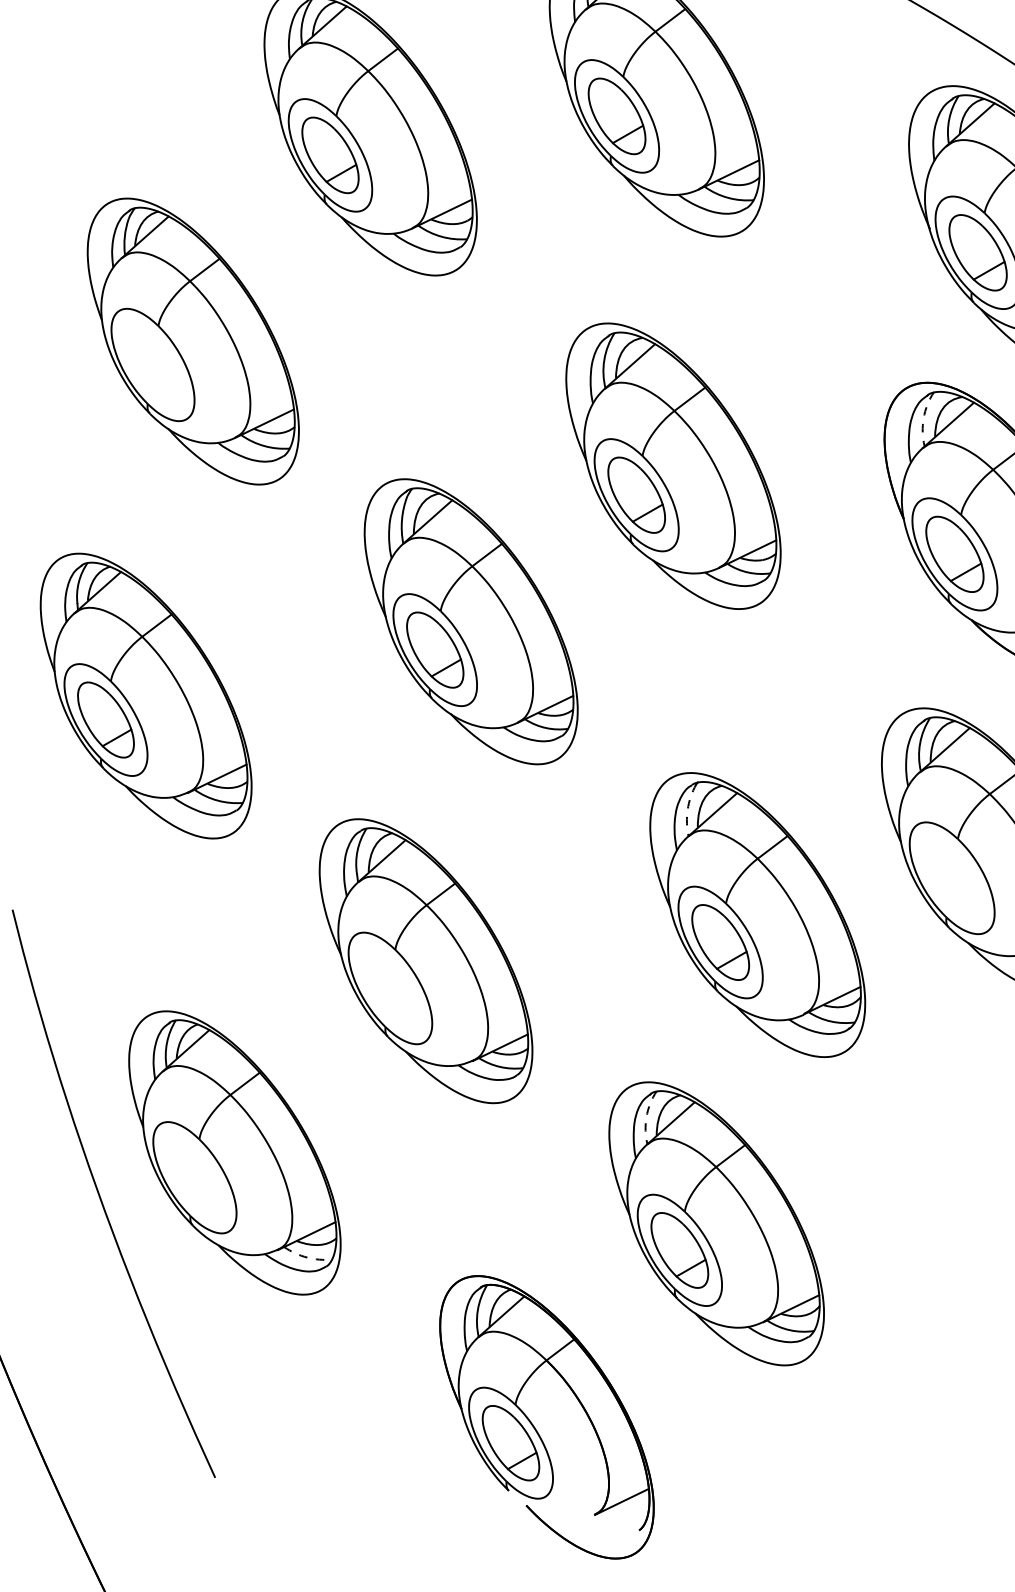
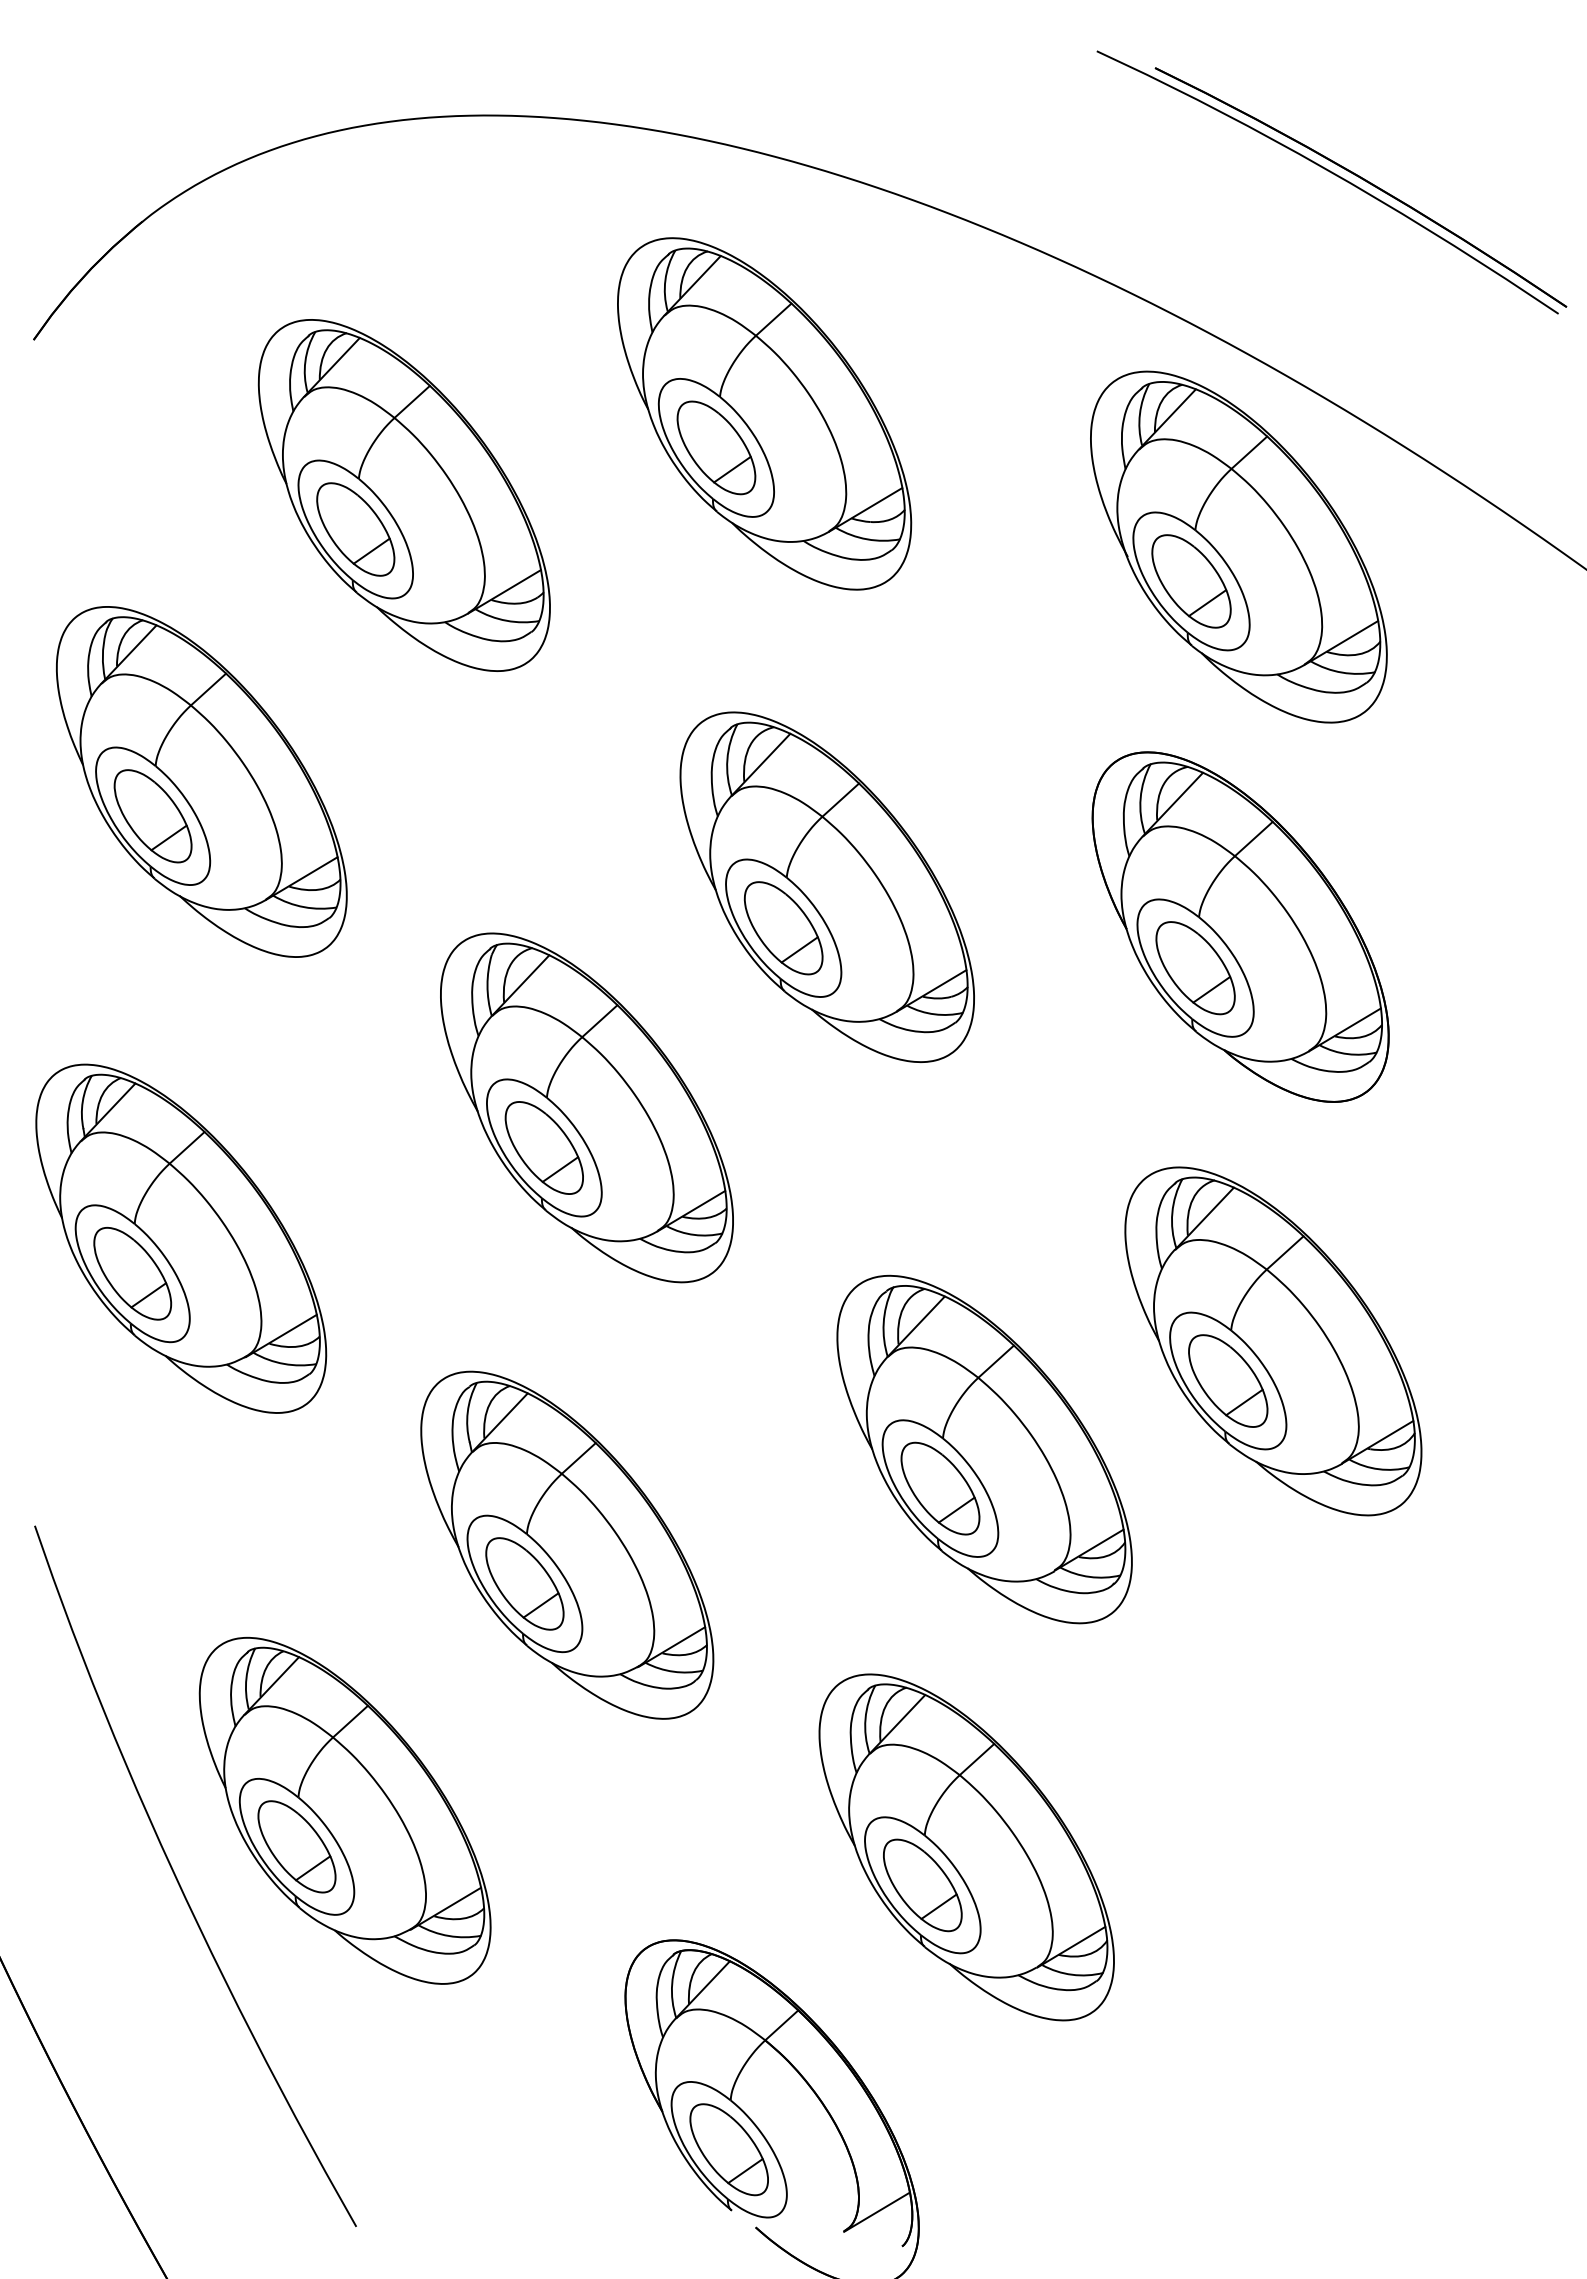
part: (152, 365) -> (152, 816), added
arc: (923, 418) -> (1140, 798), dashed -> solid
arc: (687, 809) -> (883, 1323), dashed -> solid
part: (952, 877) -> (1228, 1380), added
part: (390, 988) -> (524, 1583), added
arc: (646, 1116) -> (865, 1718), dashed -> solid
part: (194, 1177) -> (296, 1846), added
arc: (306, 1257) -> (448, 1936), dashed -> solid

